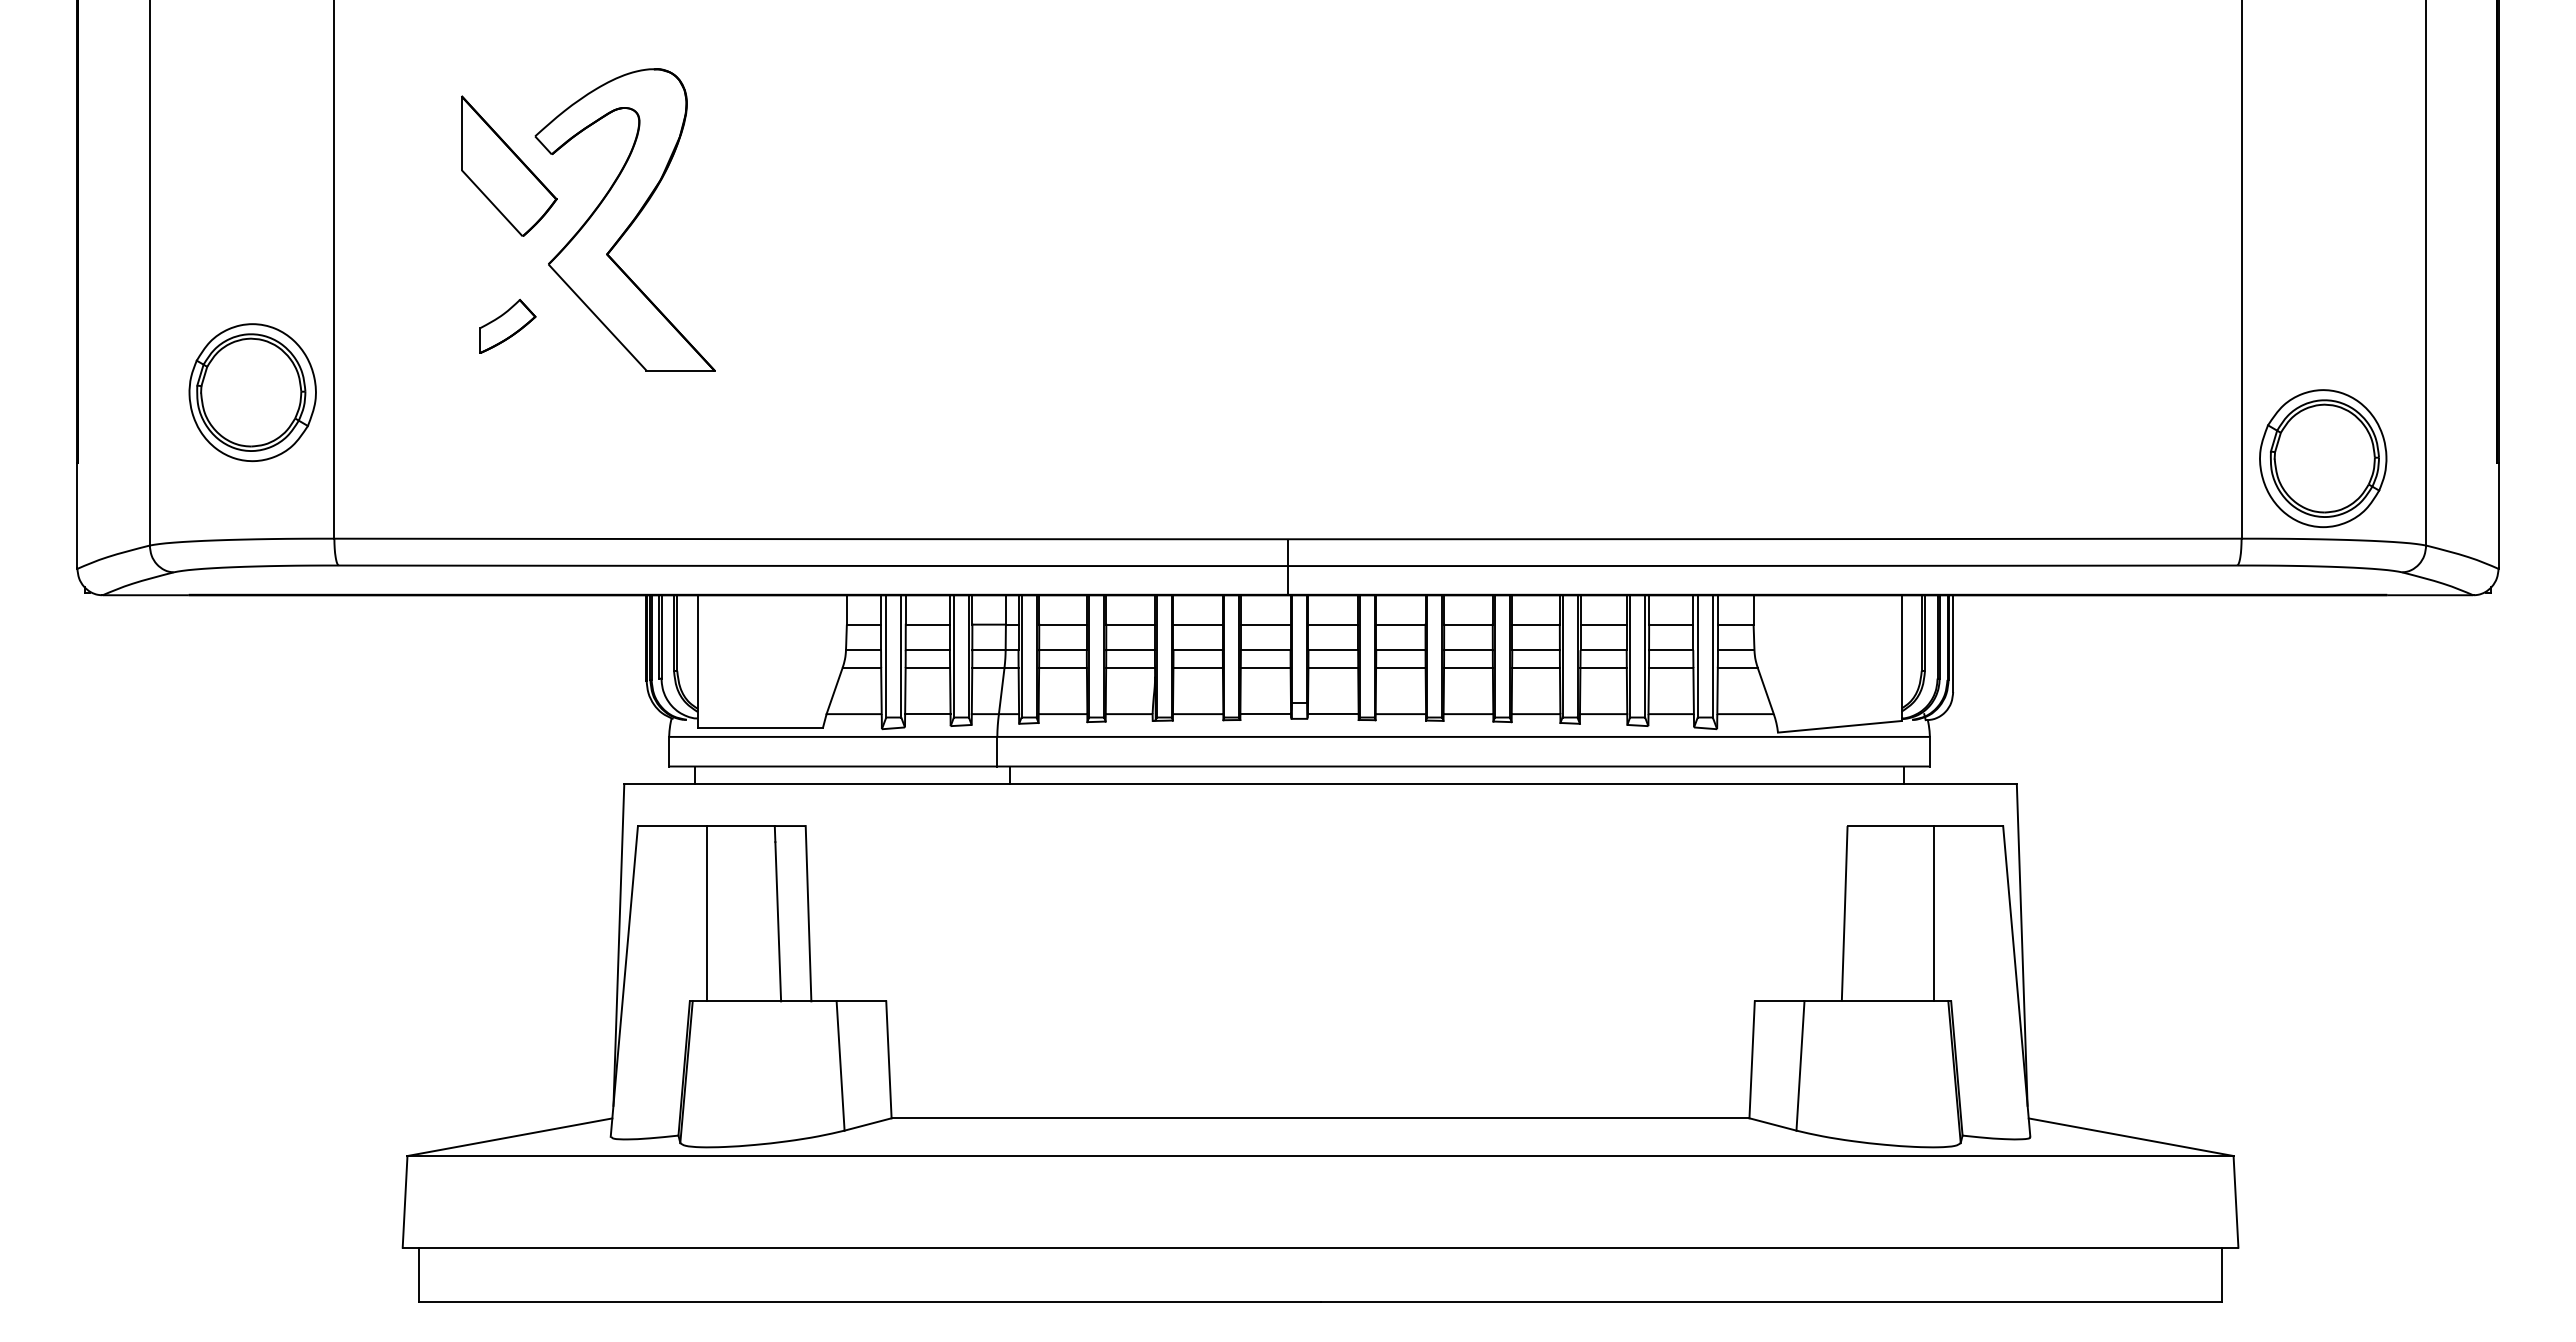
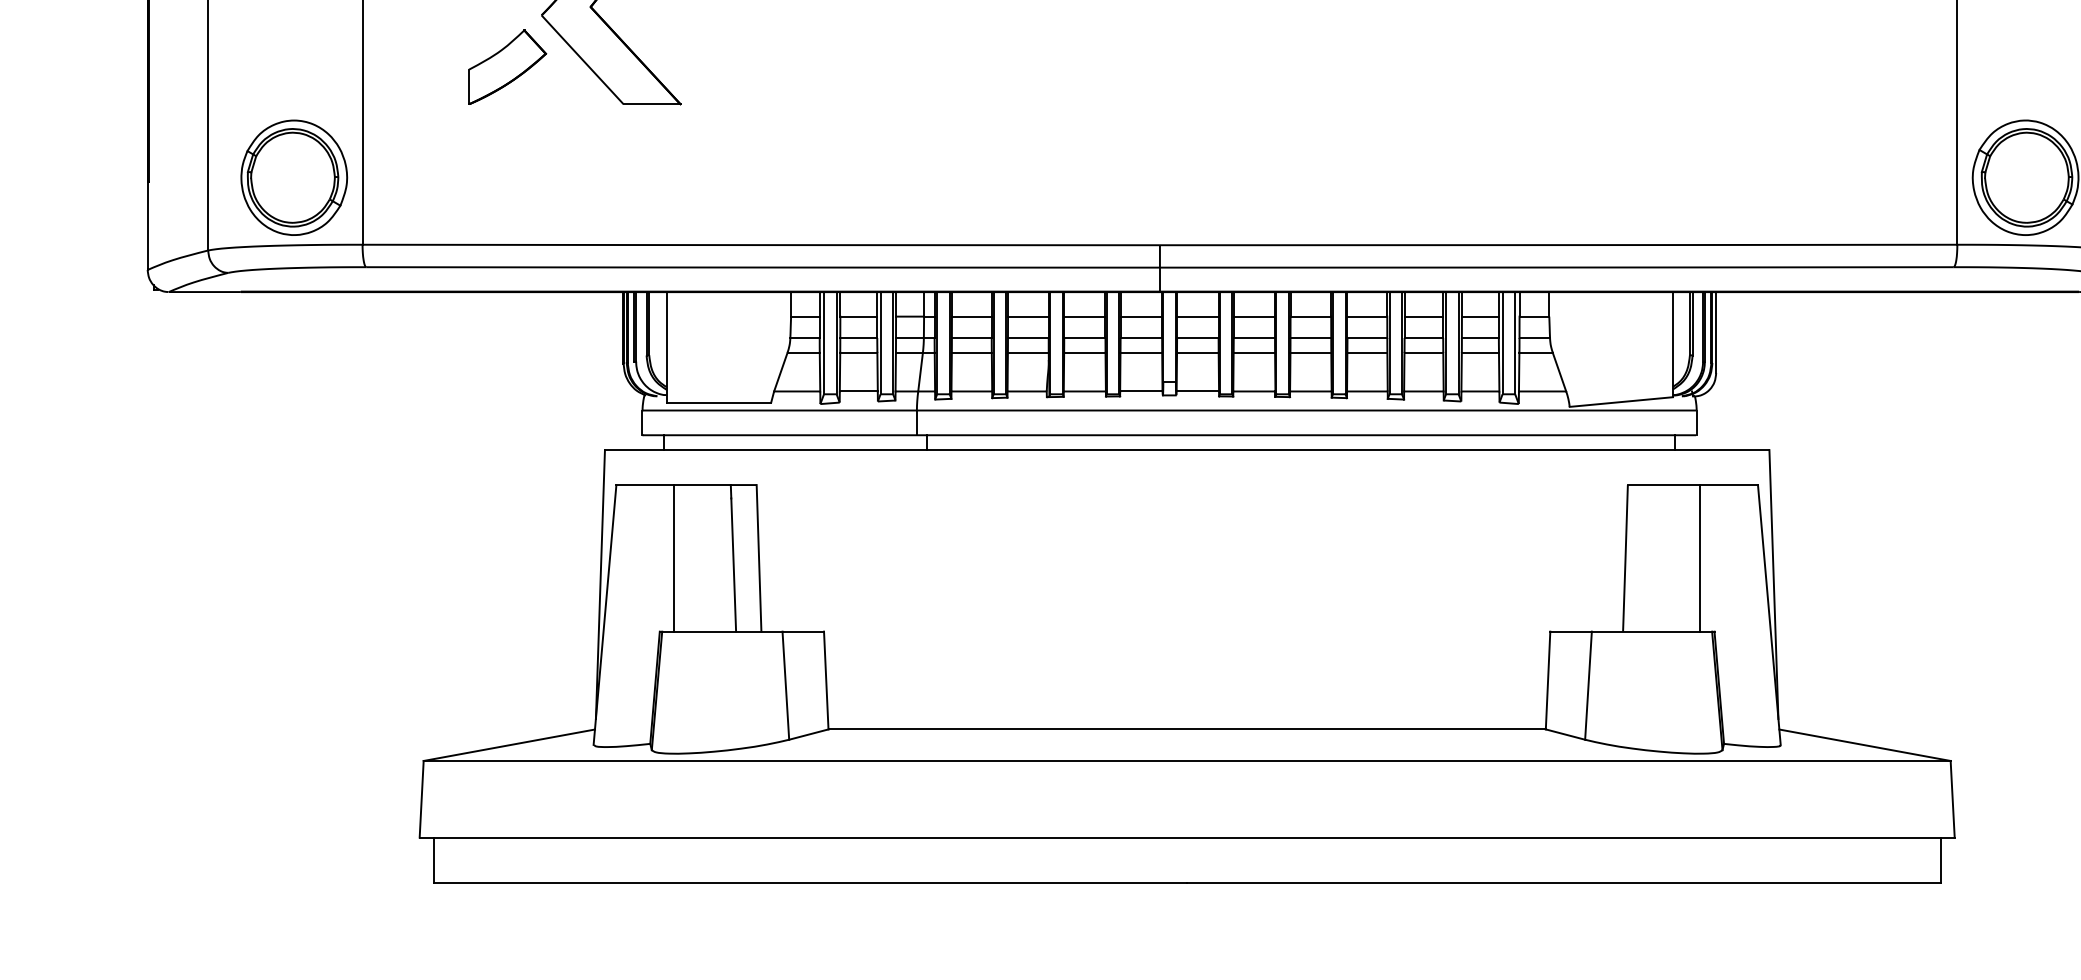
part: (507, 326) -> (507, 67), size x1.67
part: (252, 392) -> (294, 177), moved

